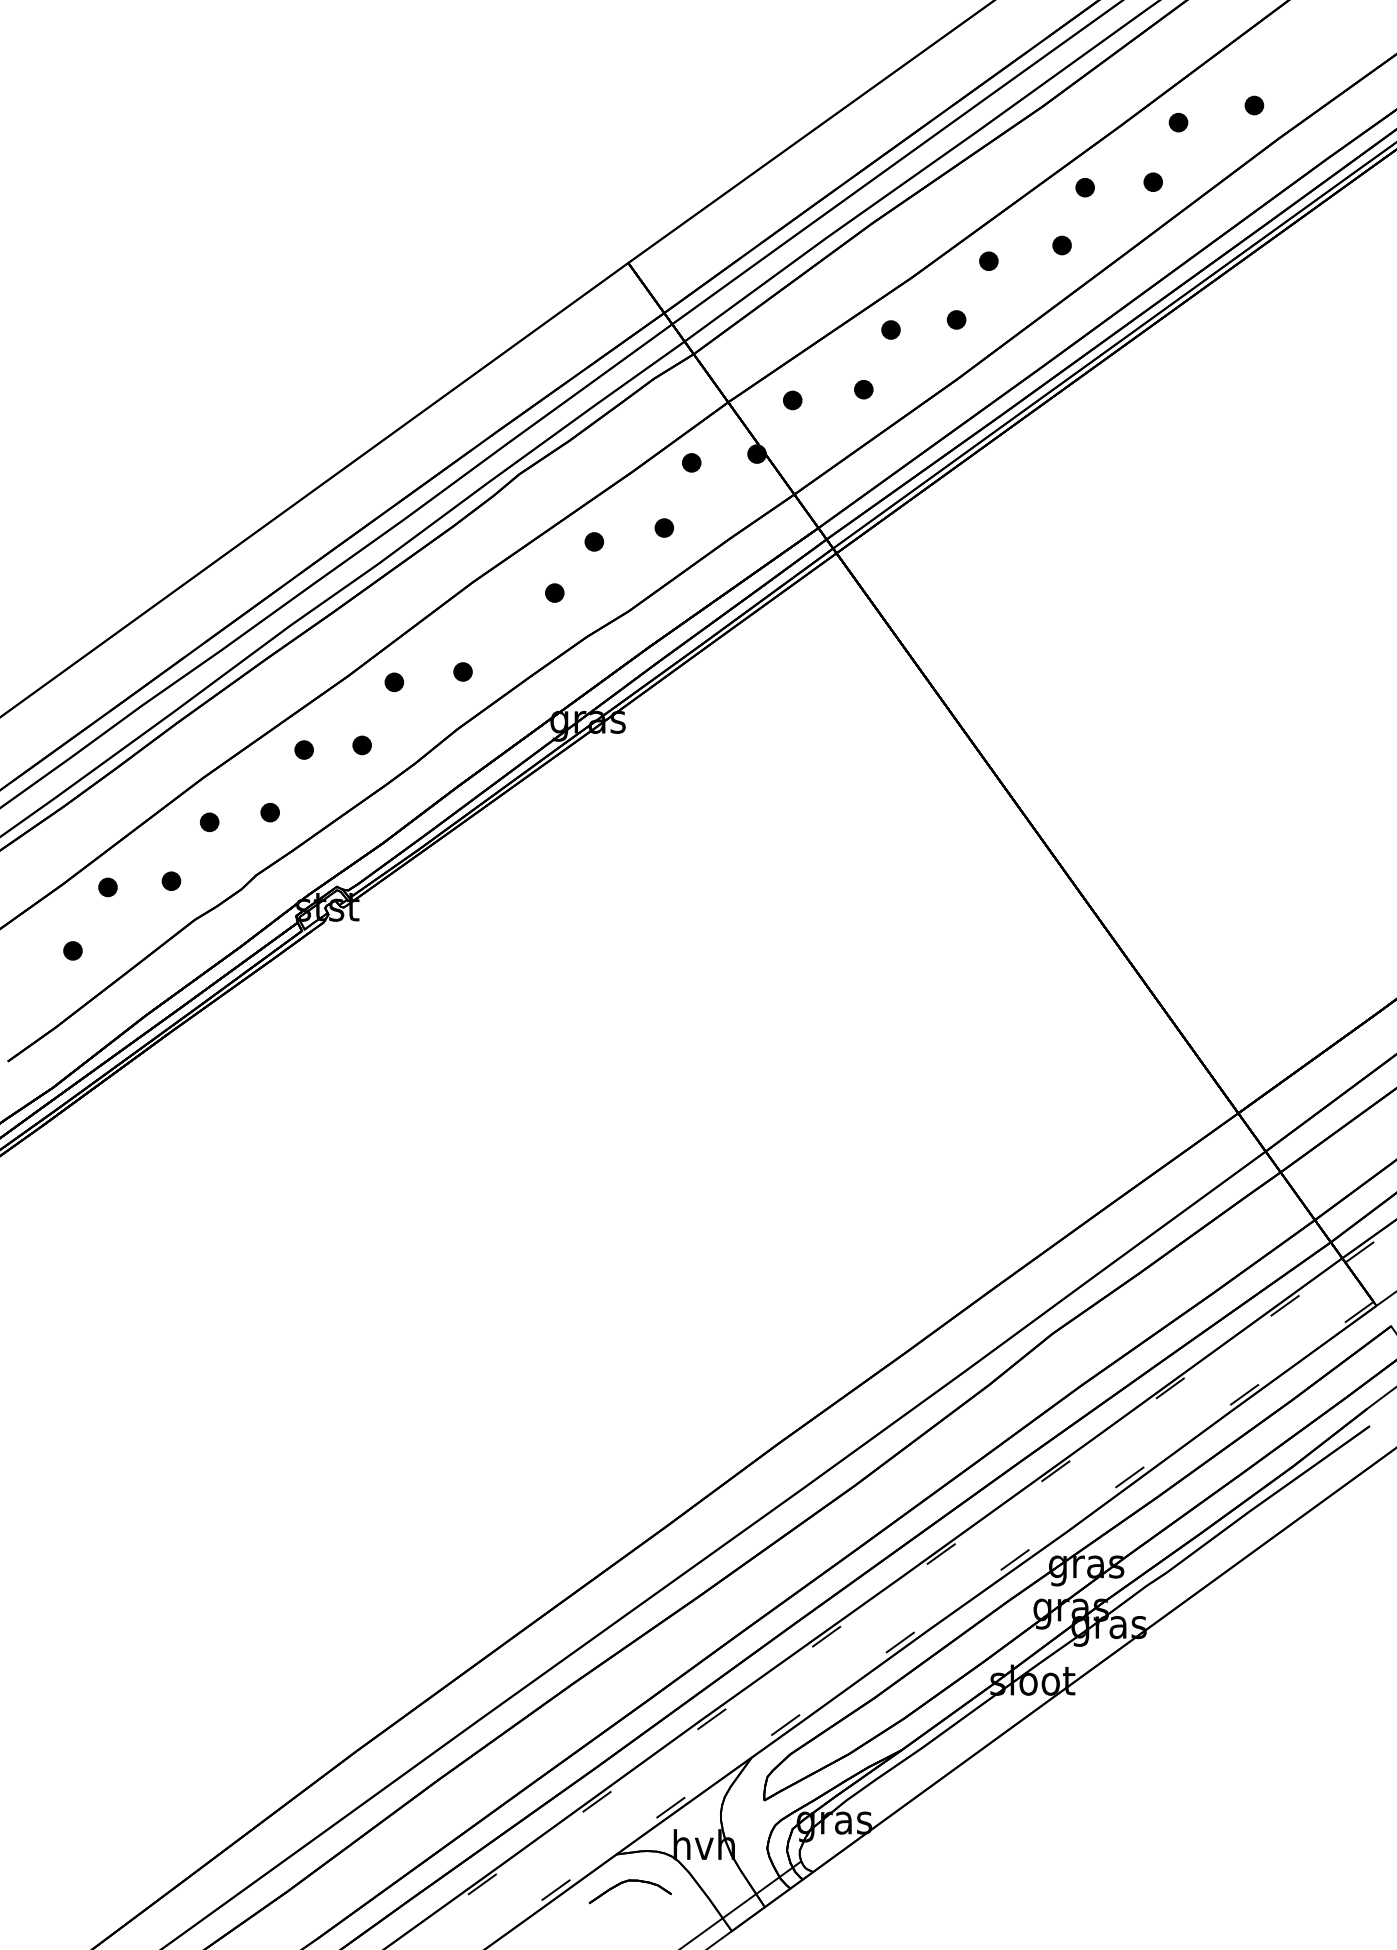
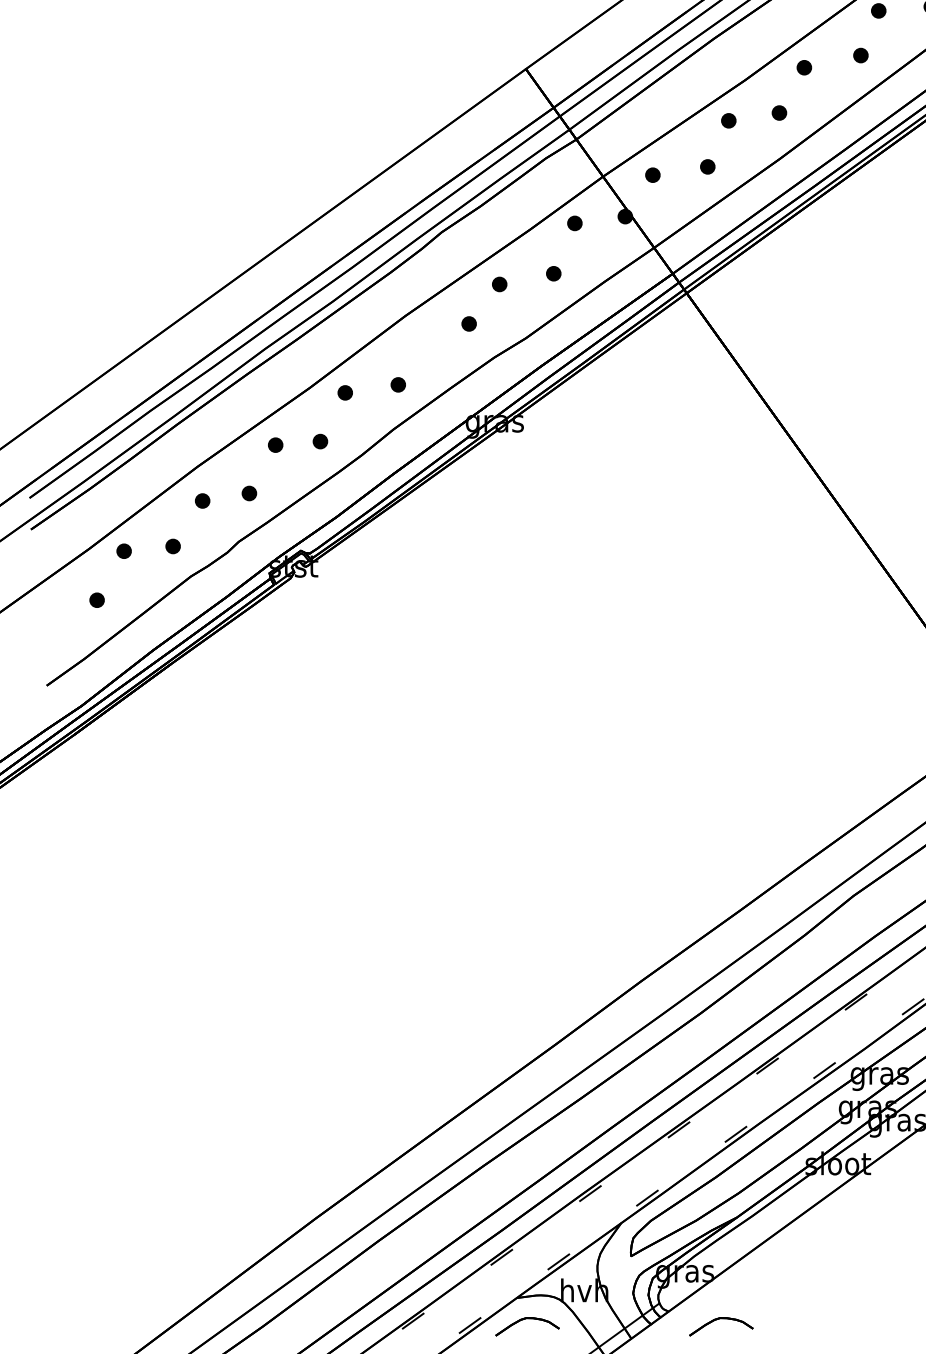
part: (877, 1882) -> (718, 1319), added

